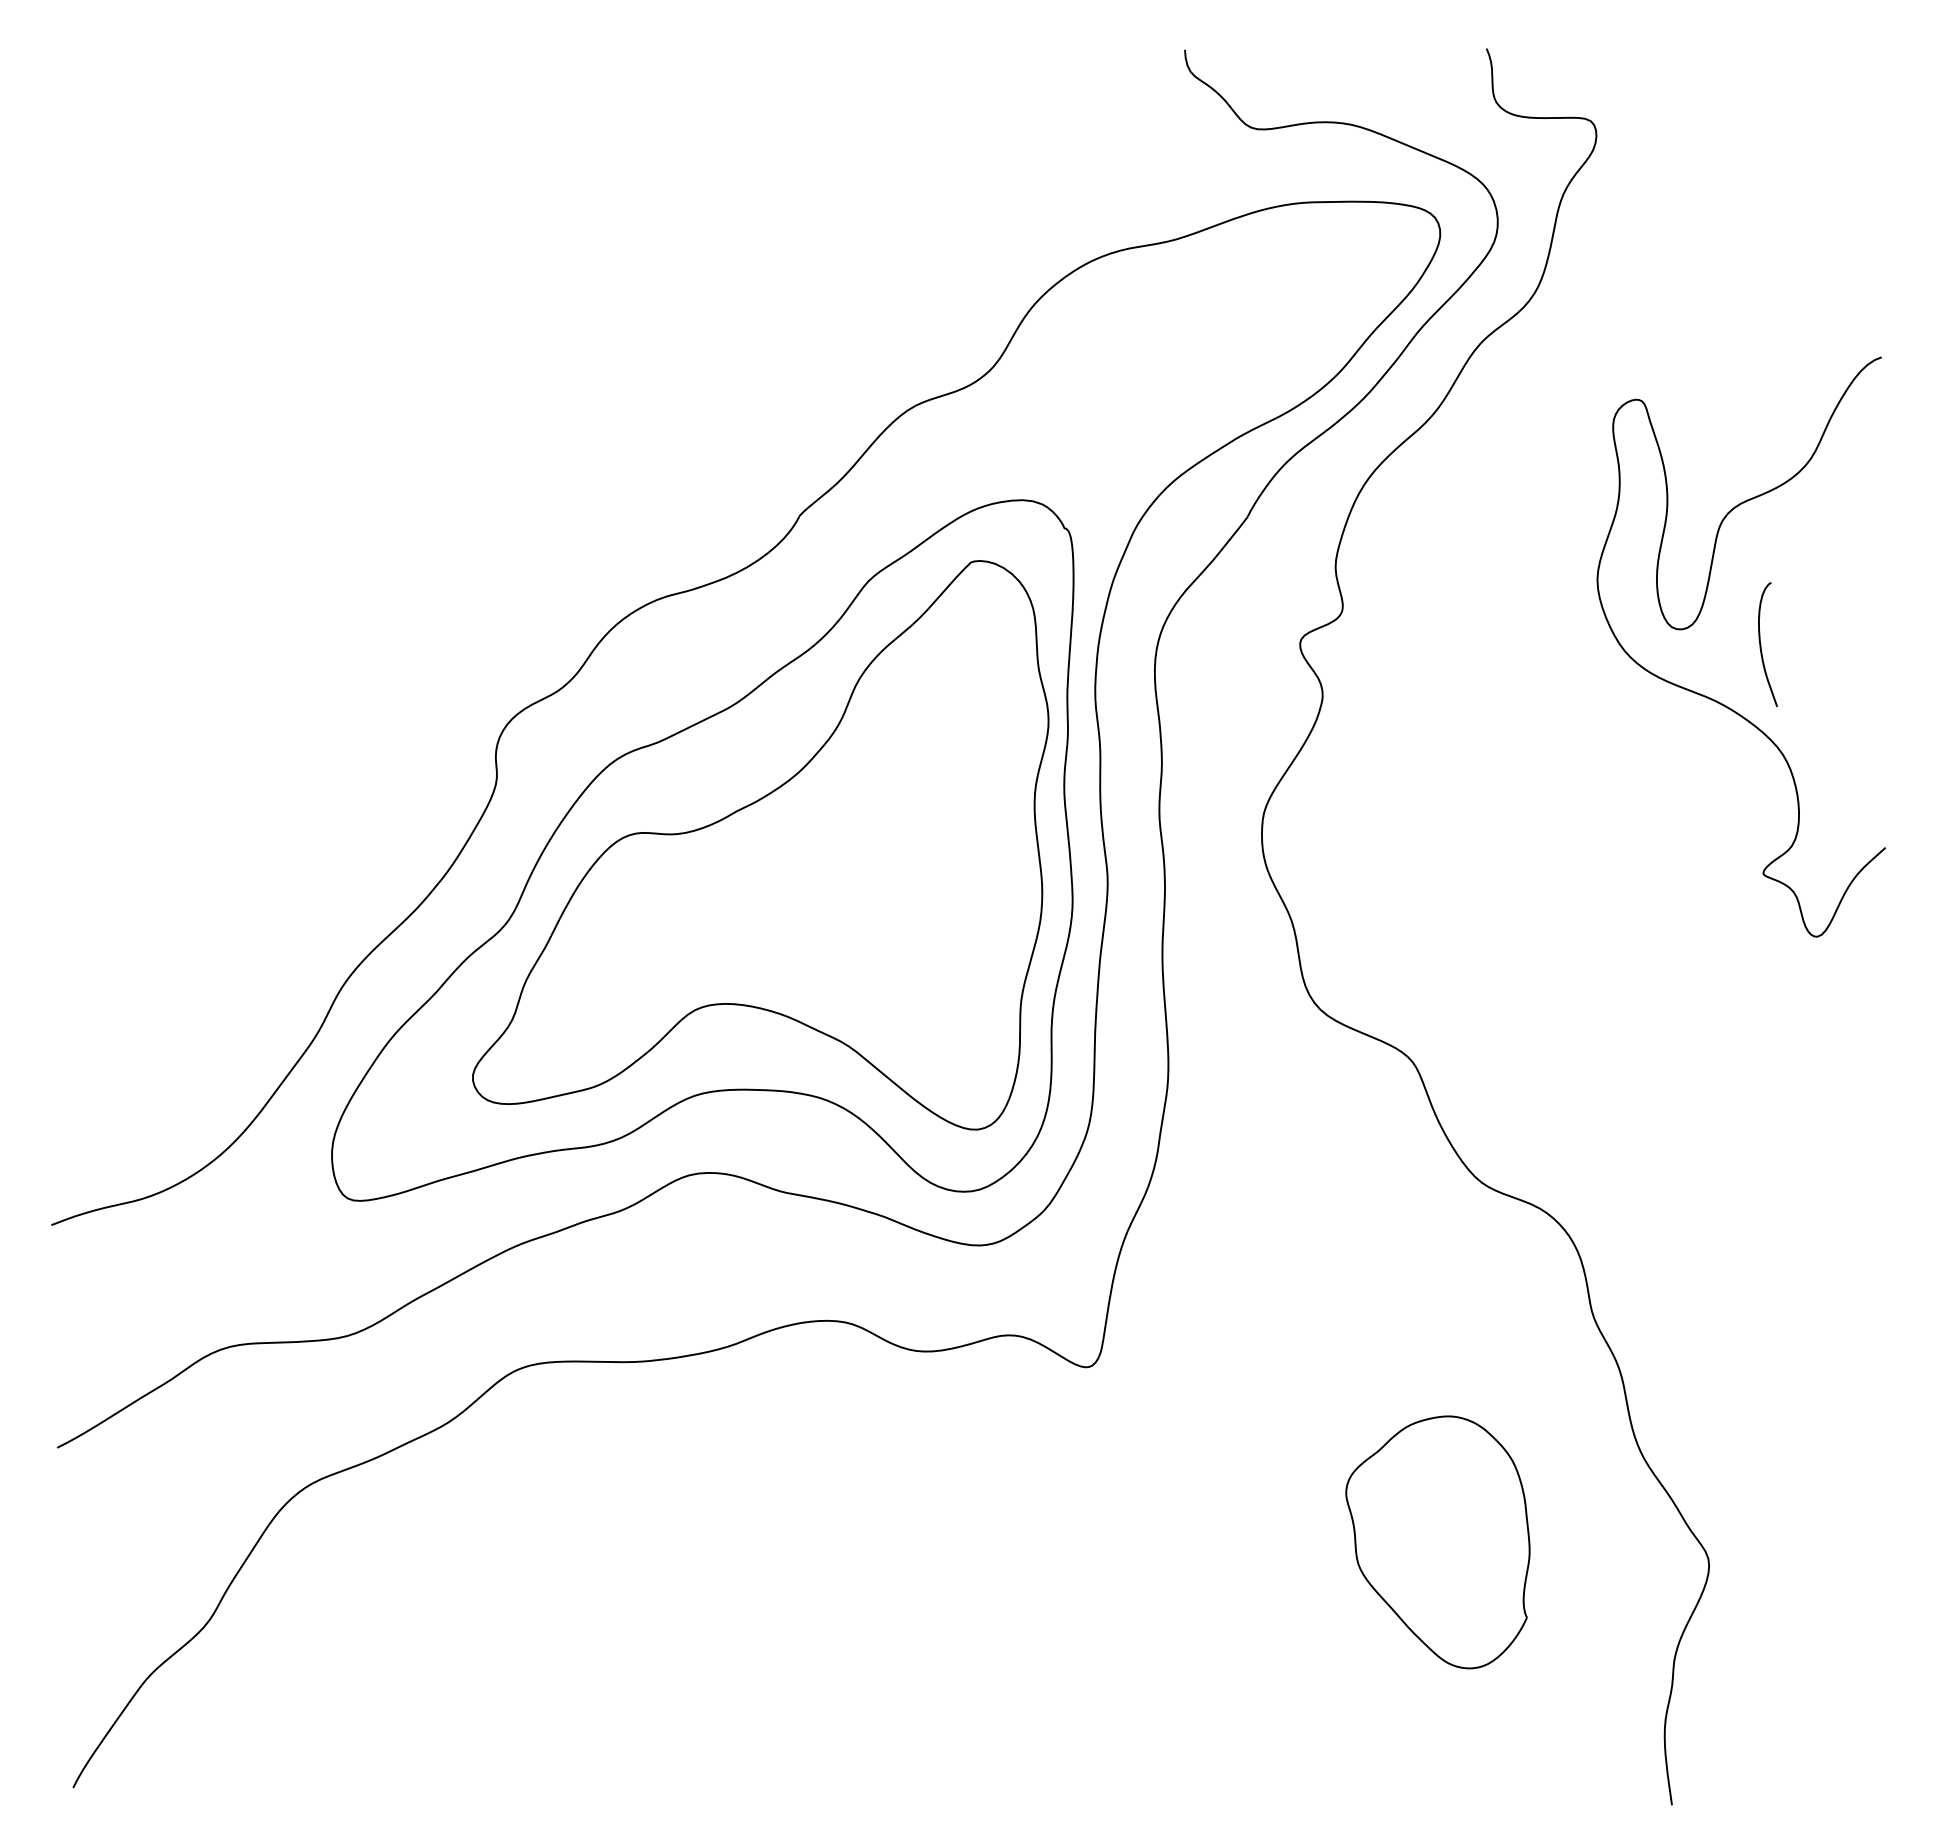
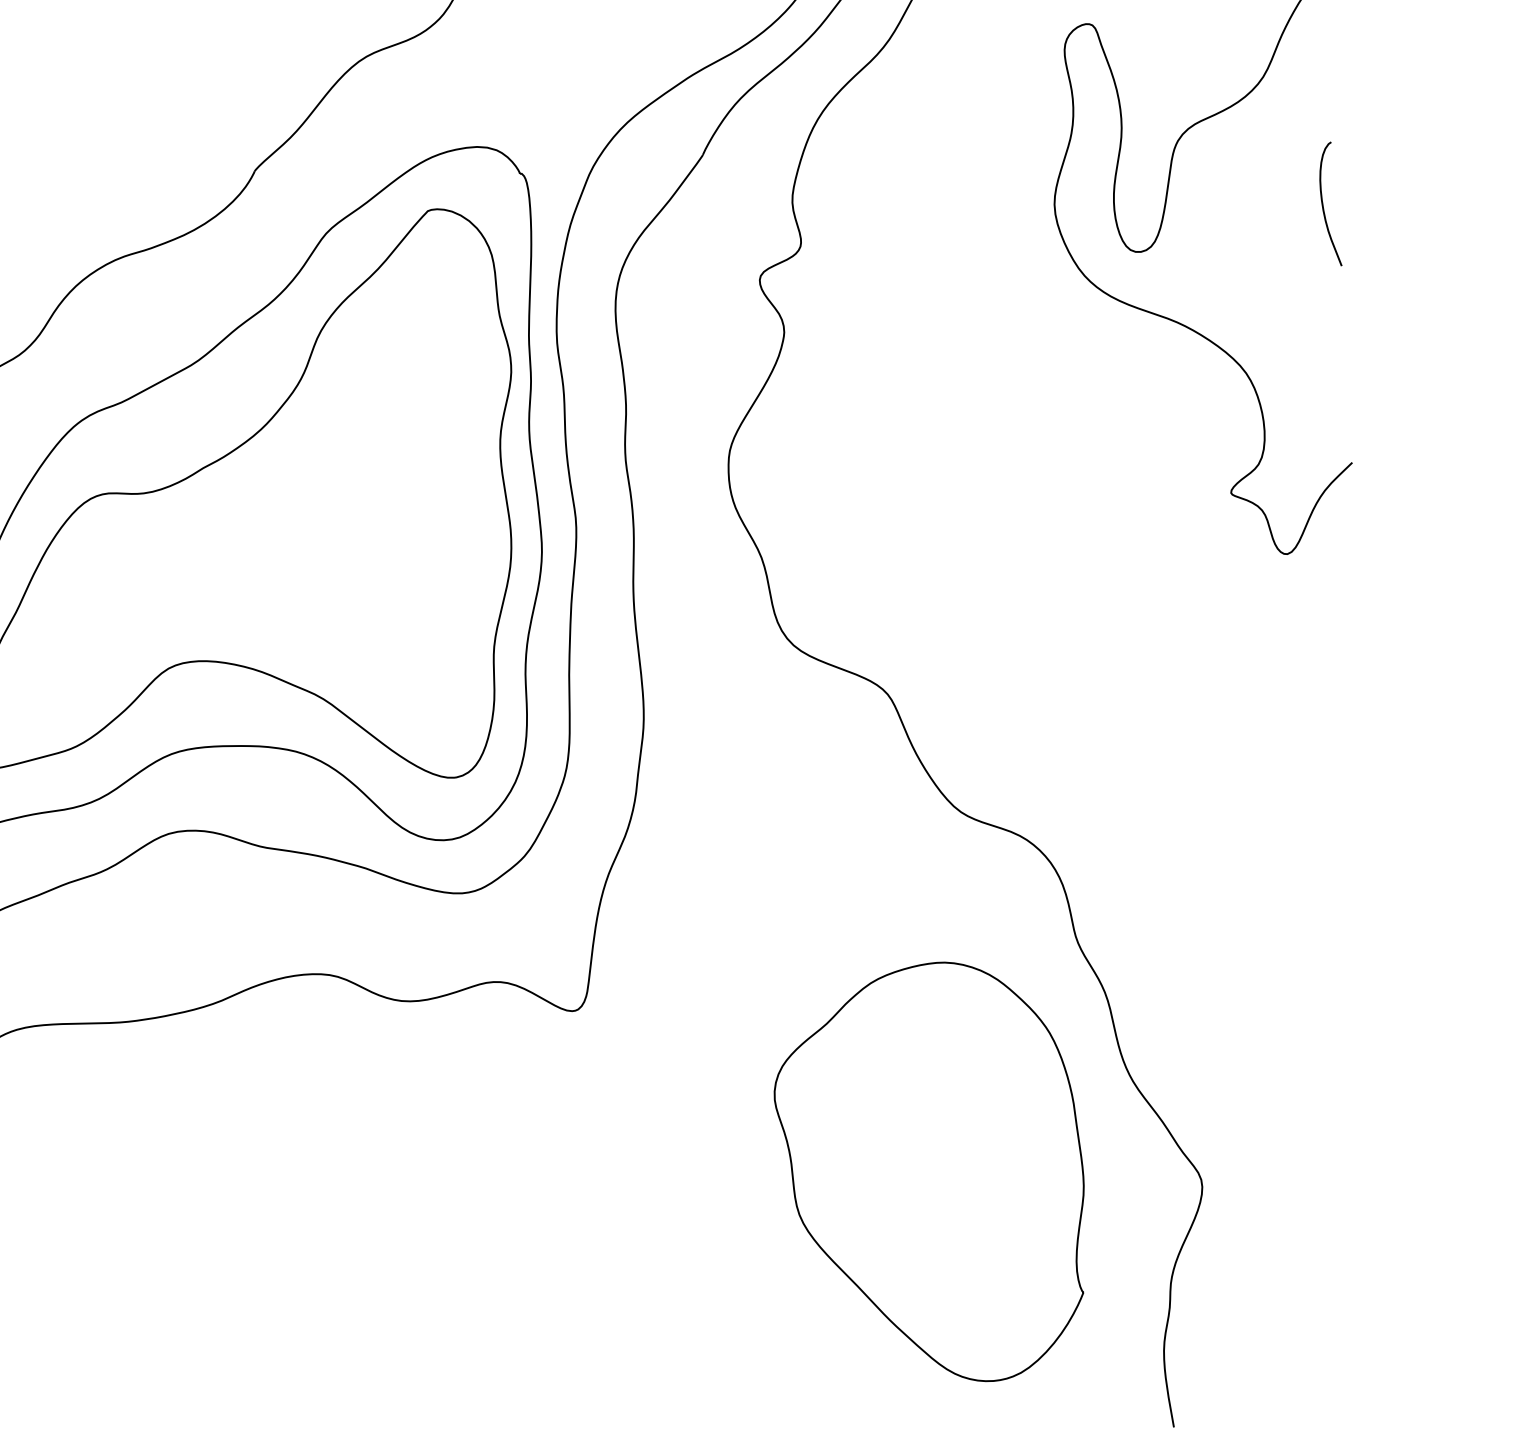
curve: (1761, 644) -> (1323, 204), moved
part: (1437, 1542) -> (929, 1173), size x1.67

